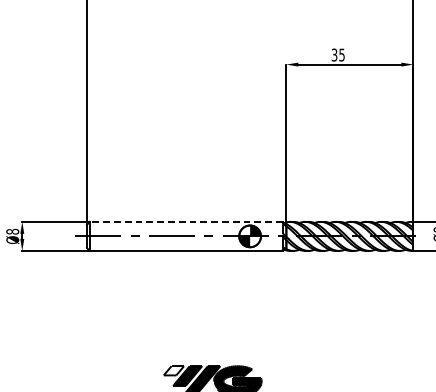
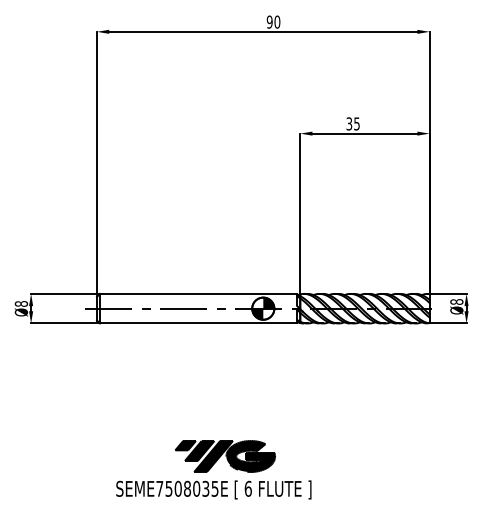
line: (185, 221) -> (197, 293), dashed -> solid
fill: (173, 370) -> (185, 445), added

